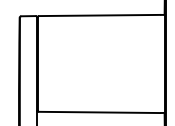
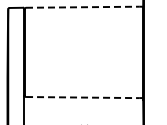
line: (99, 15) -> (82, 7), solid -> dashed
line: (99, 112) -> (82, 97), solid -> dashed

